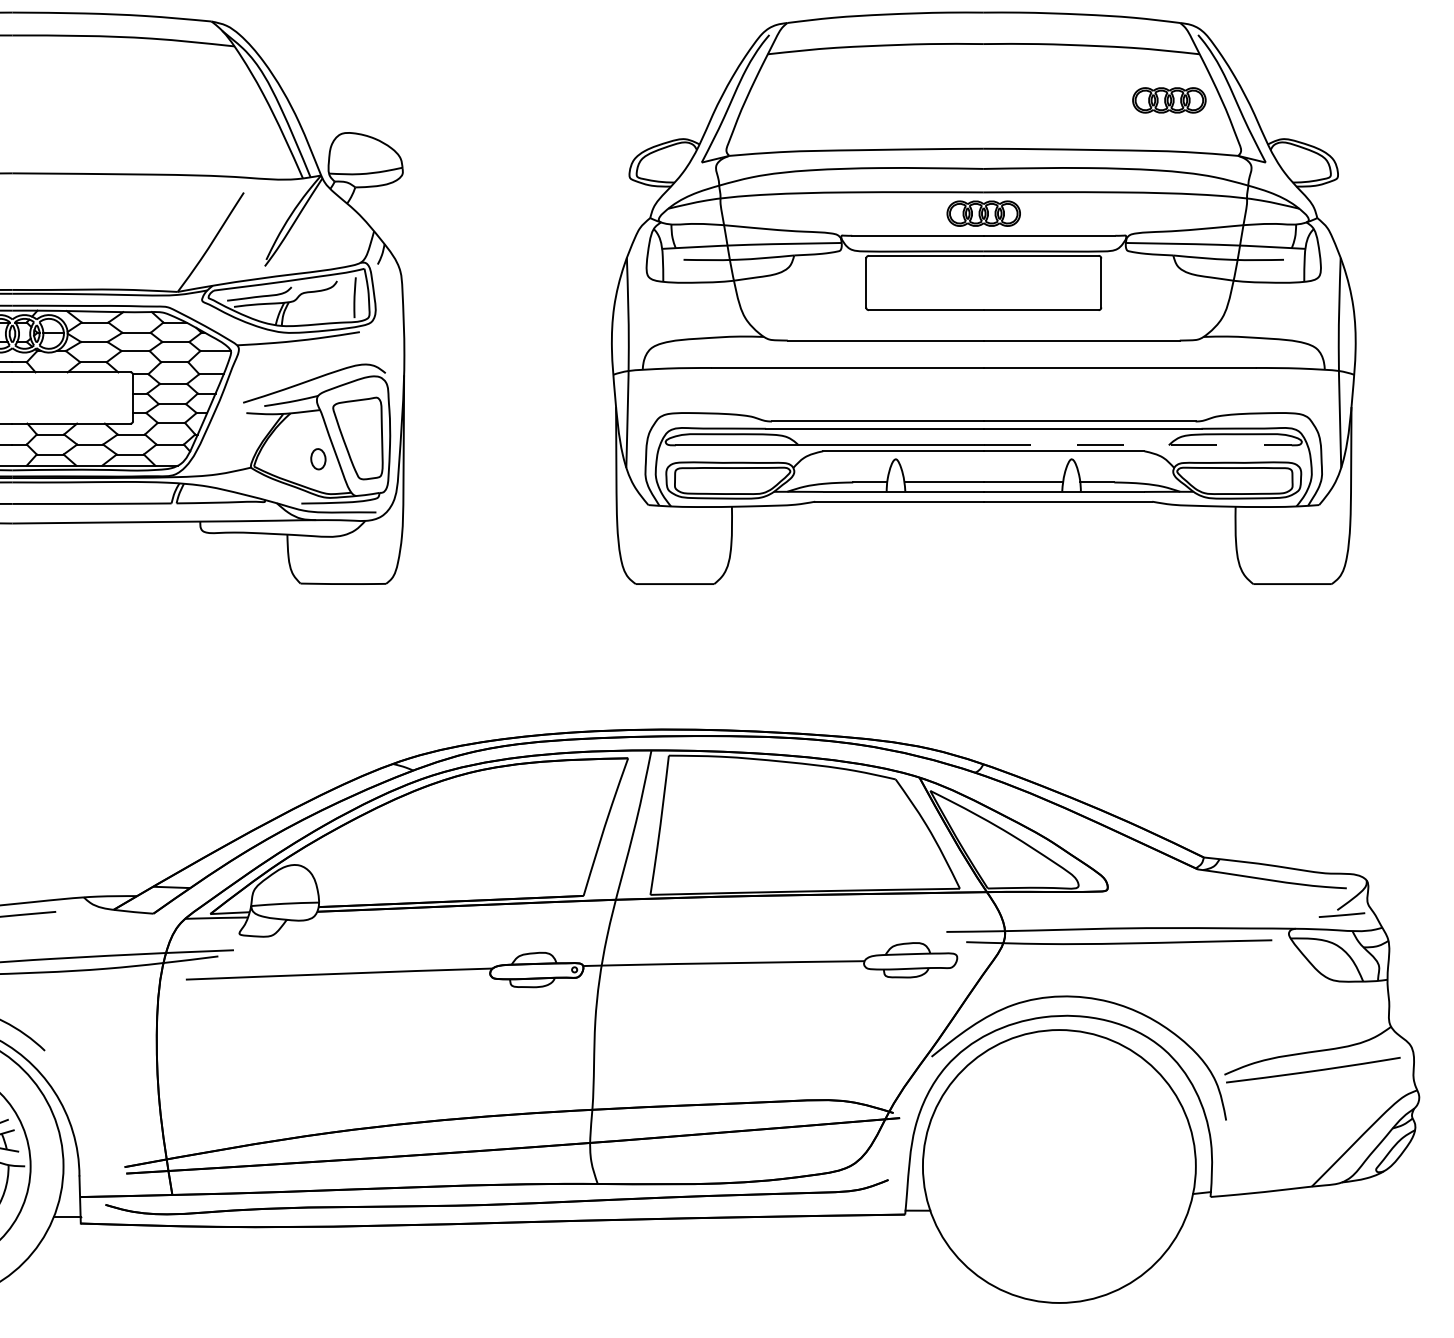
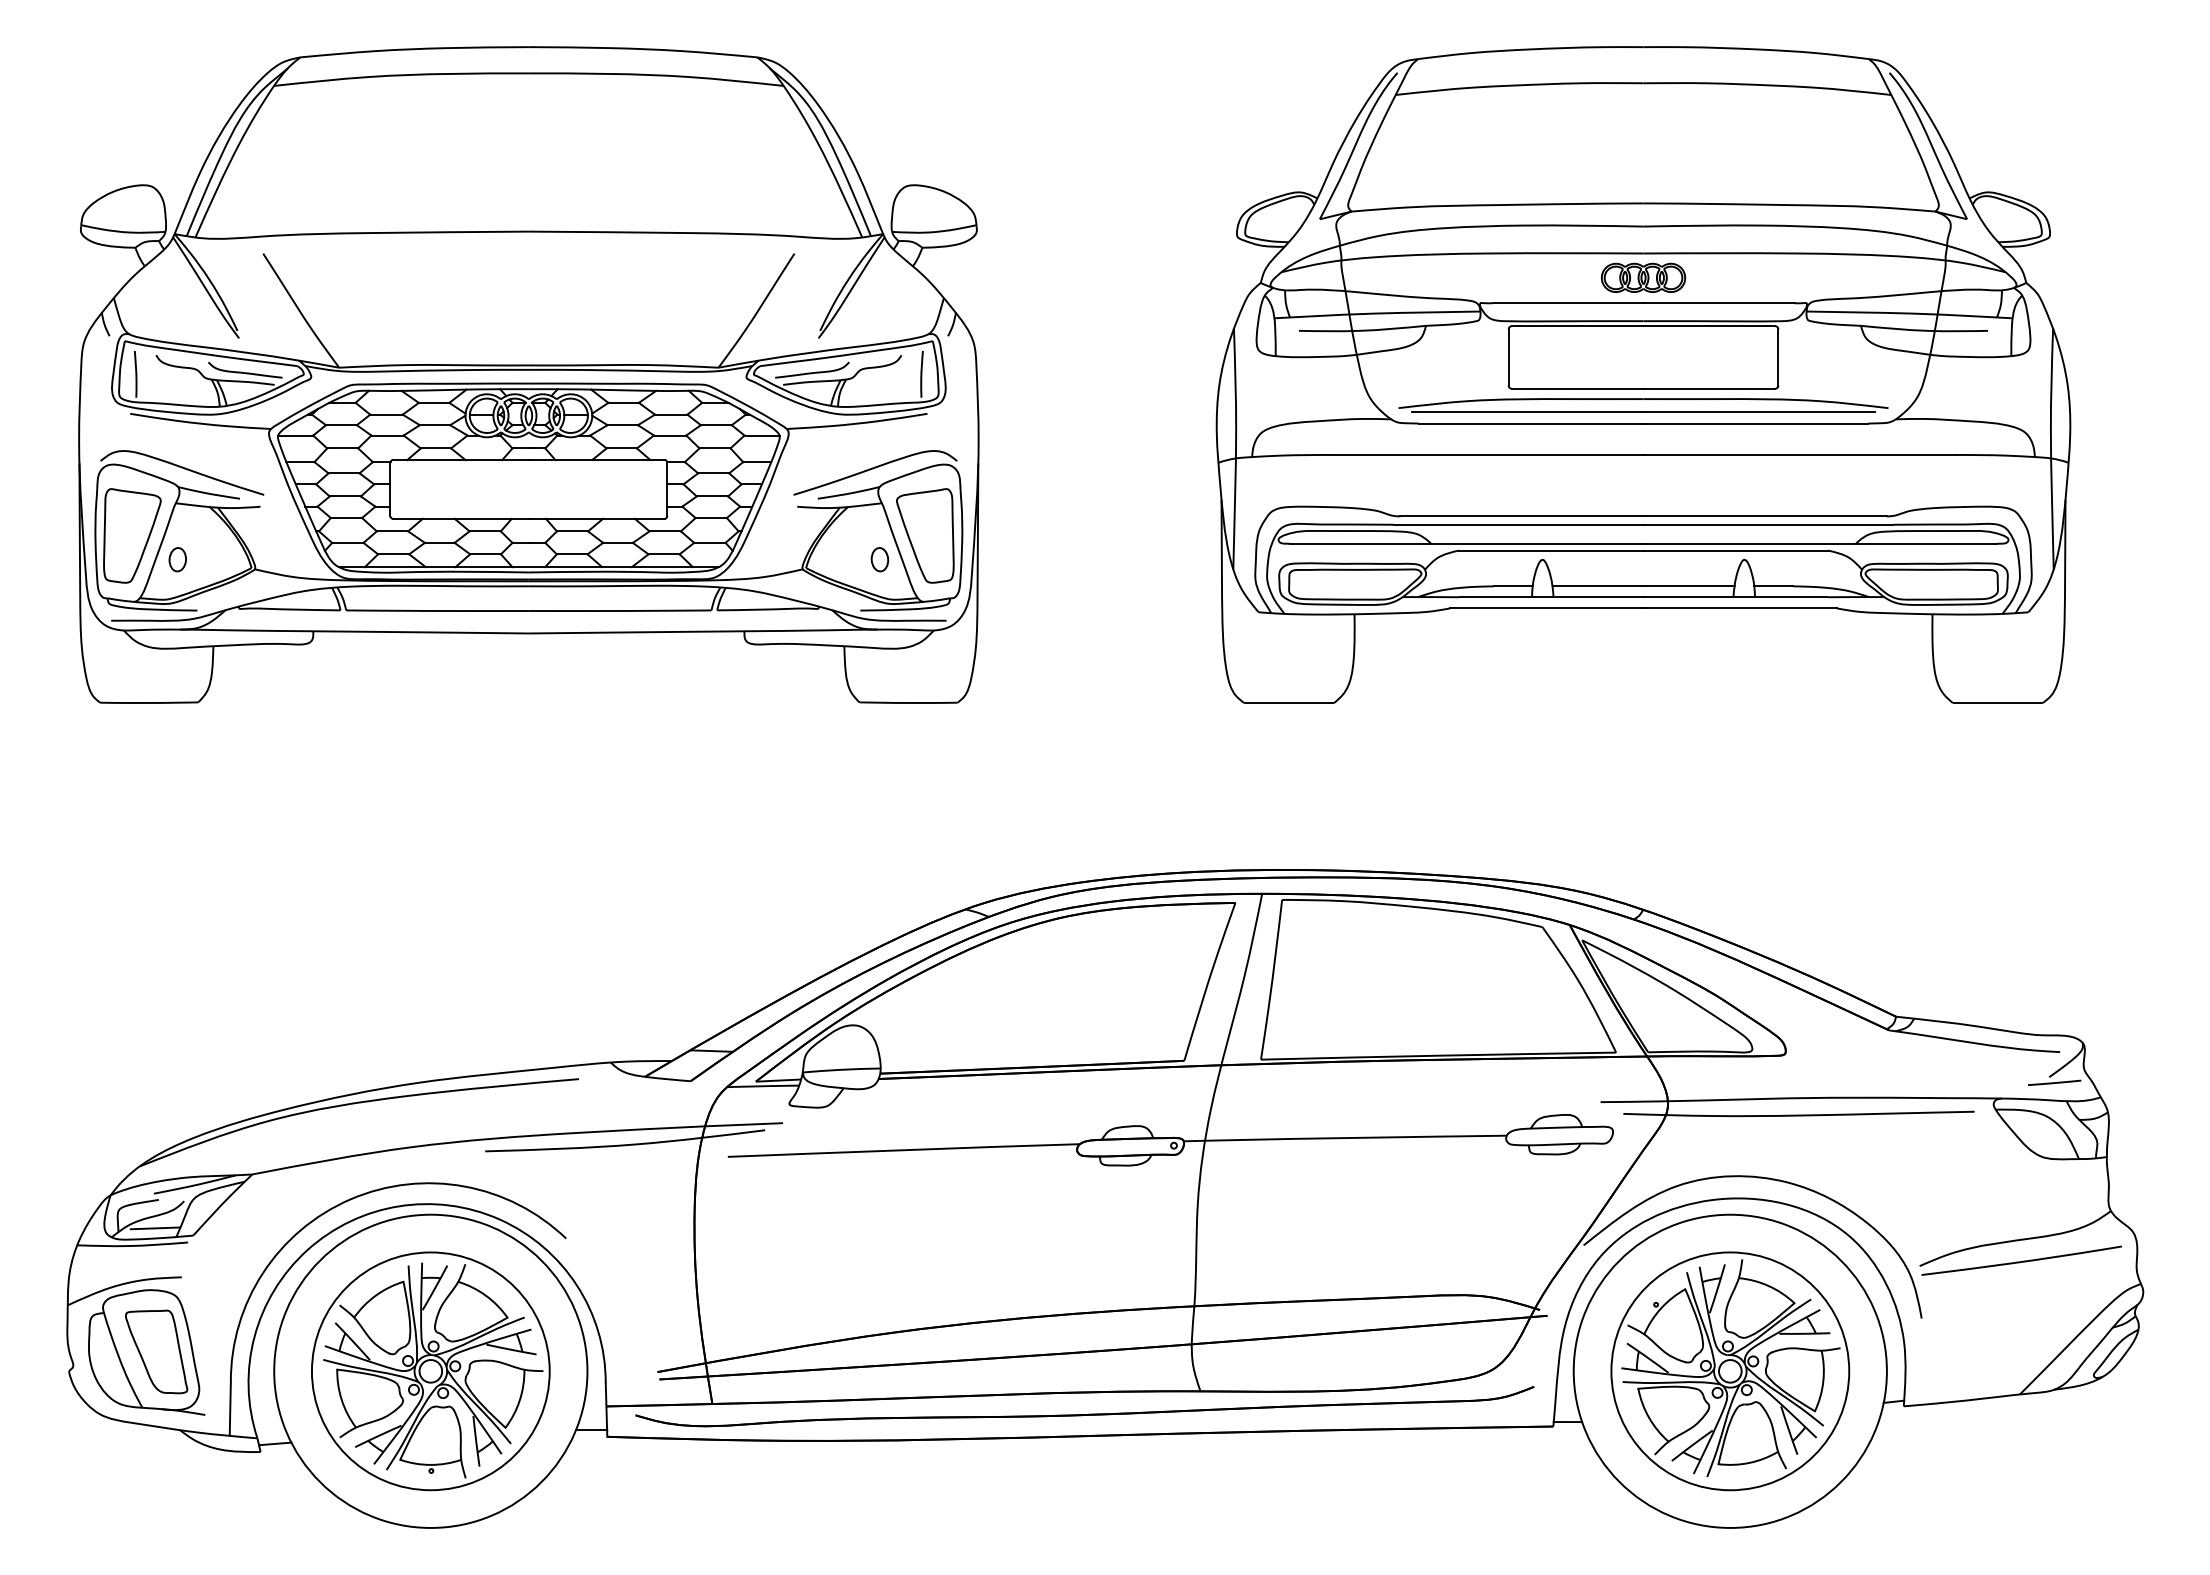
part: (1169, 100) -> (1856, 147), removed
part: (983, 324) -> (1643, 405), added
line: (1138, 445) -> (1820, 543), dashed -> solid
part: (1059, 1166) -> (1730, 1371), added

